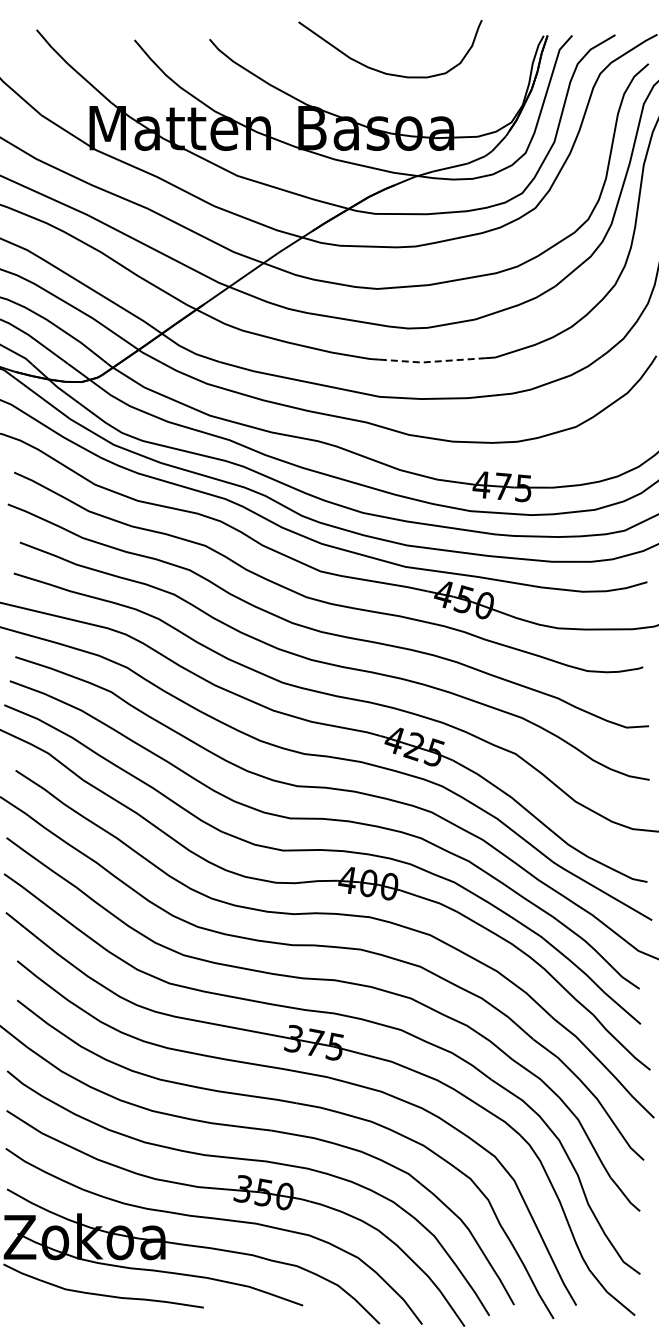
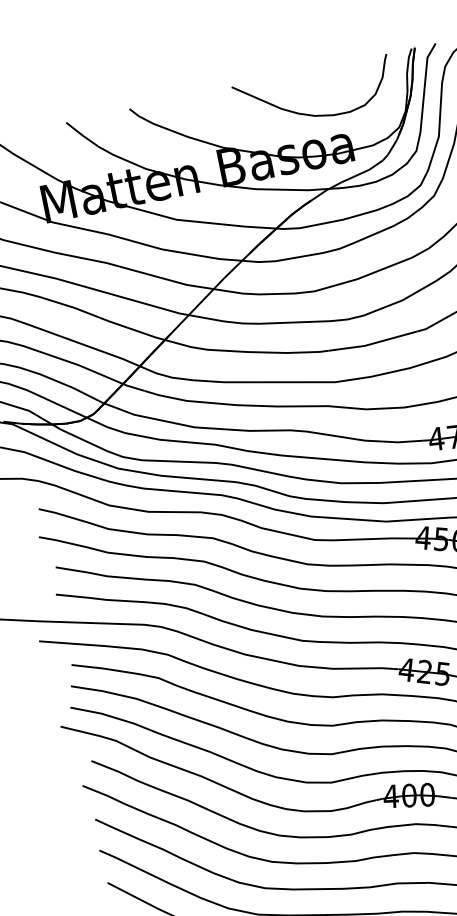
curve: (383, 71) -> (312, 114), moved
line: (432, 361) -> (373, 343), dashed -> solid

